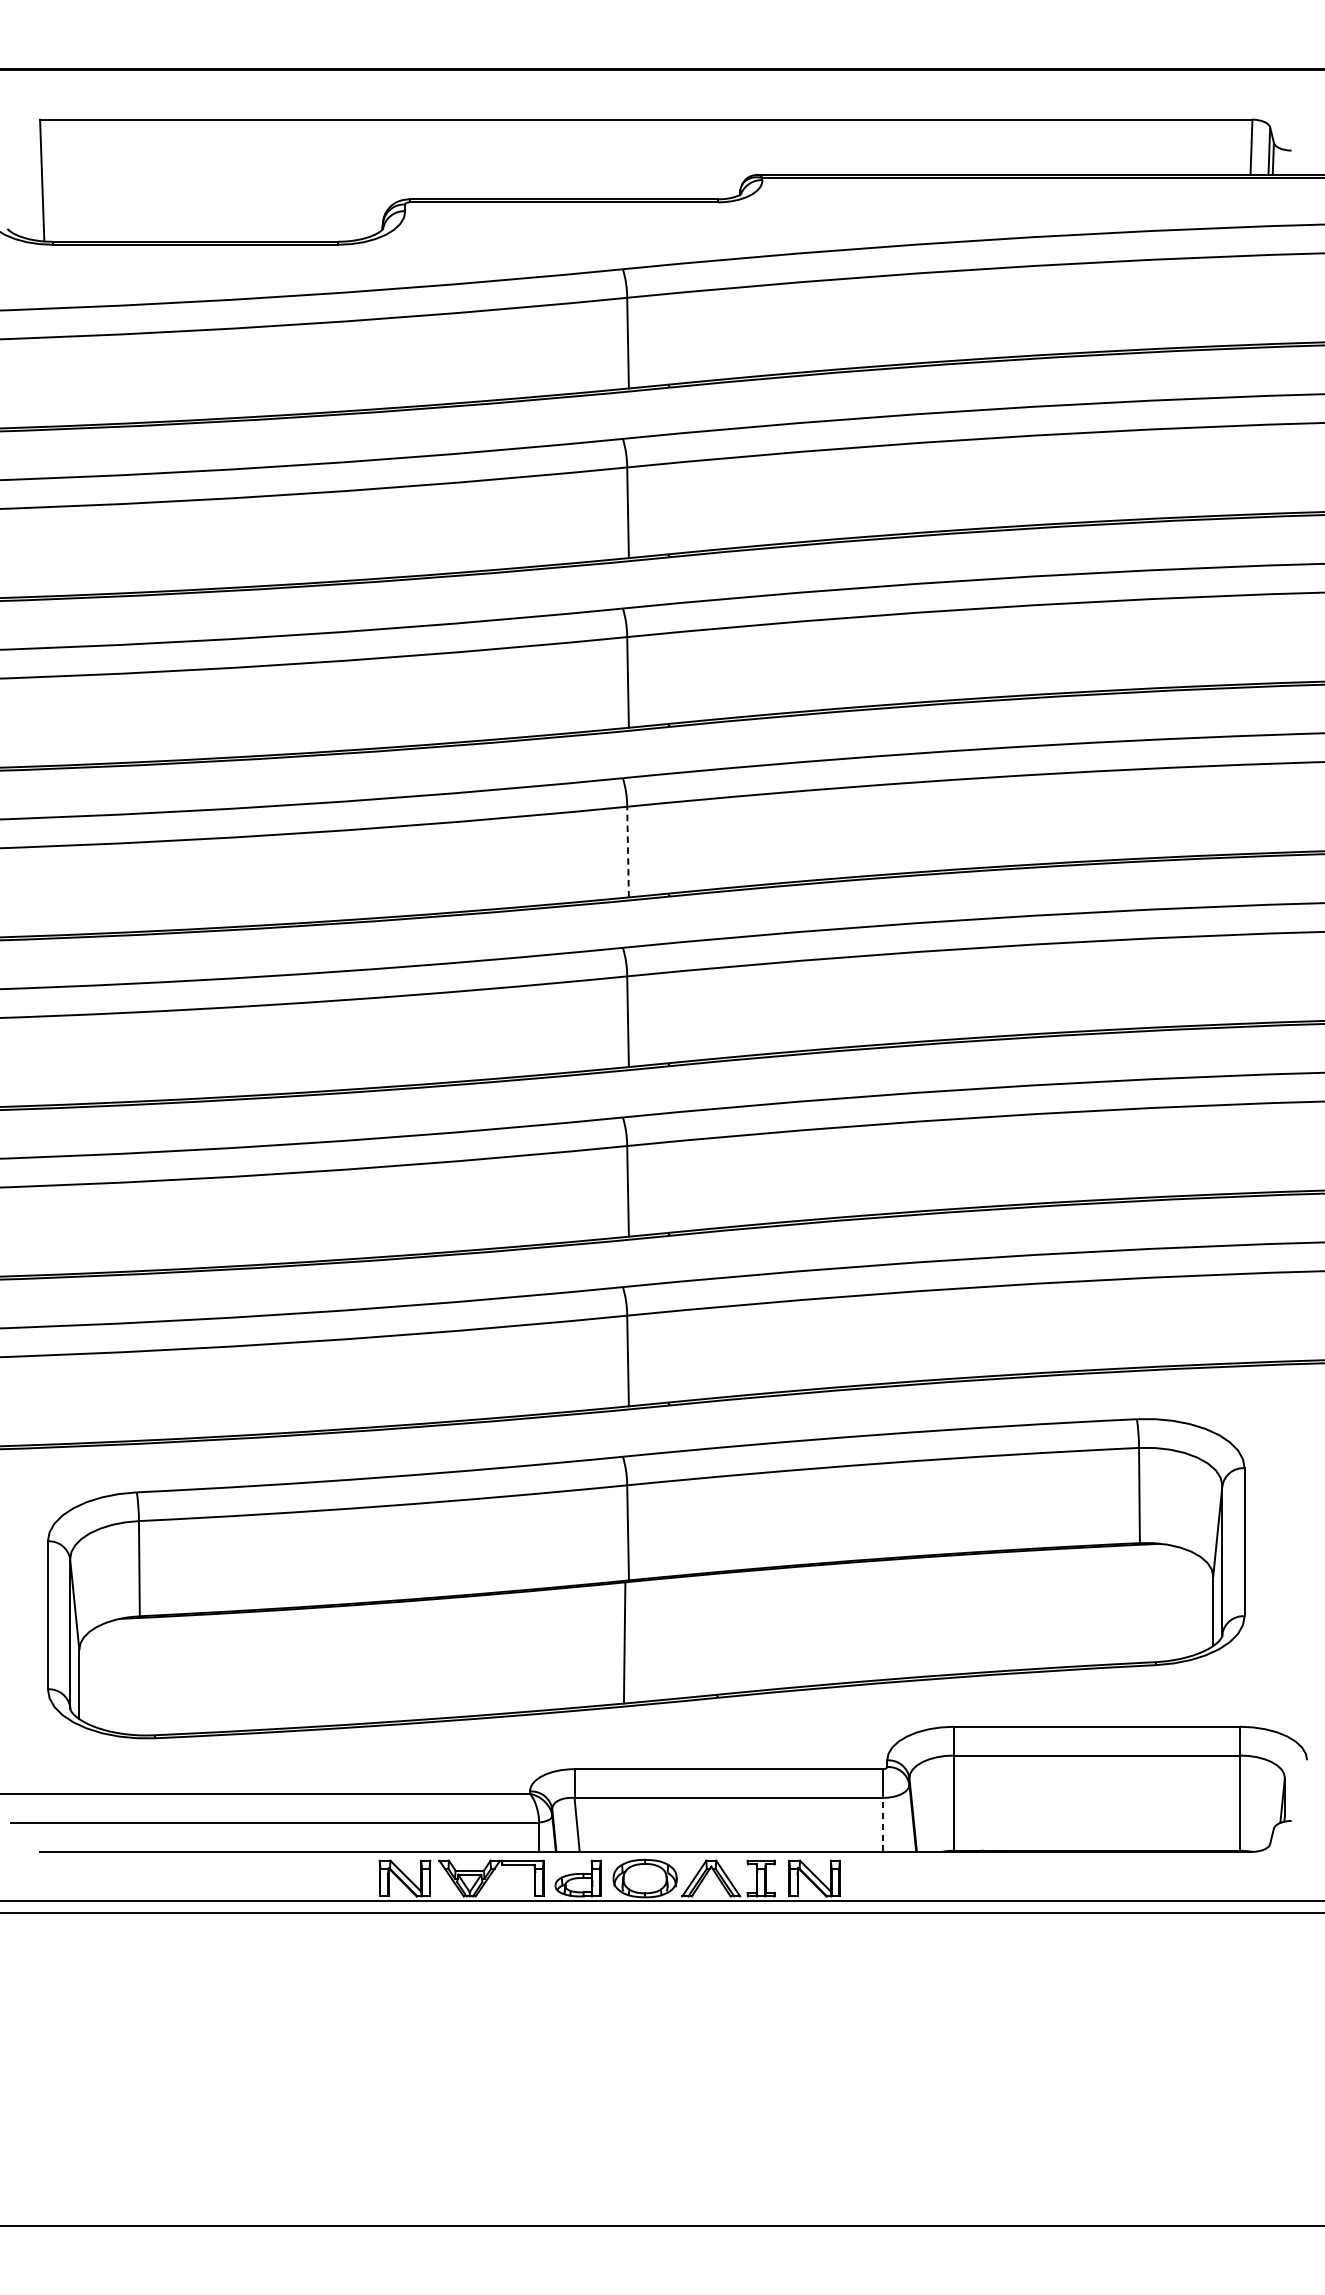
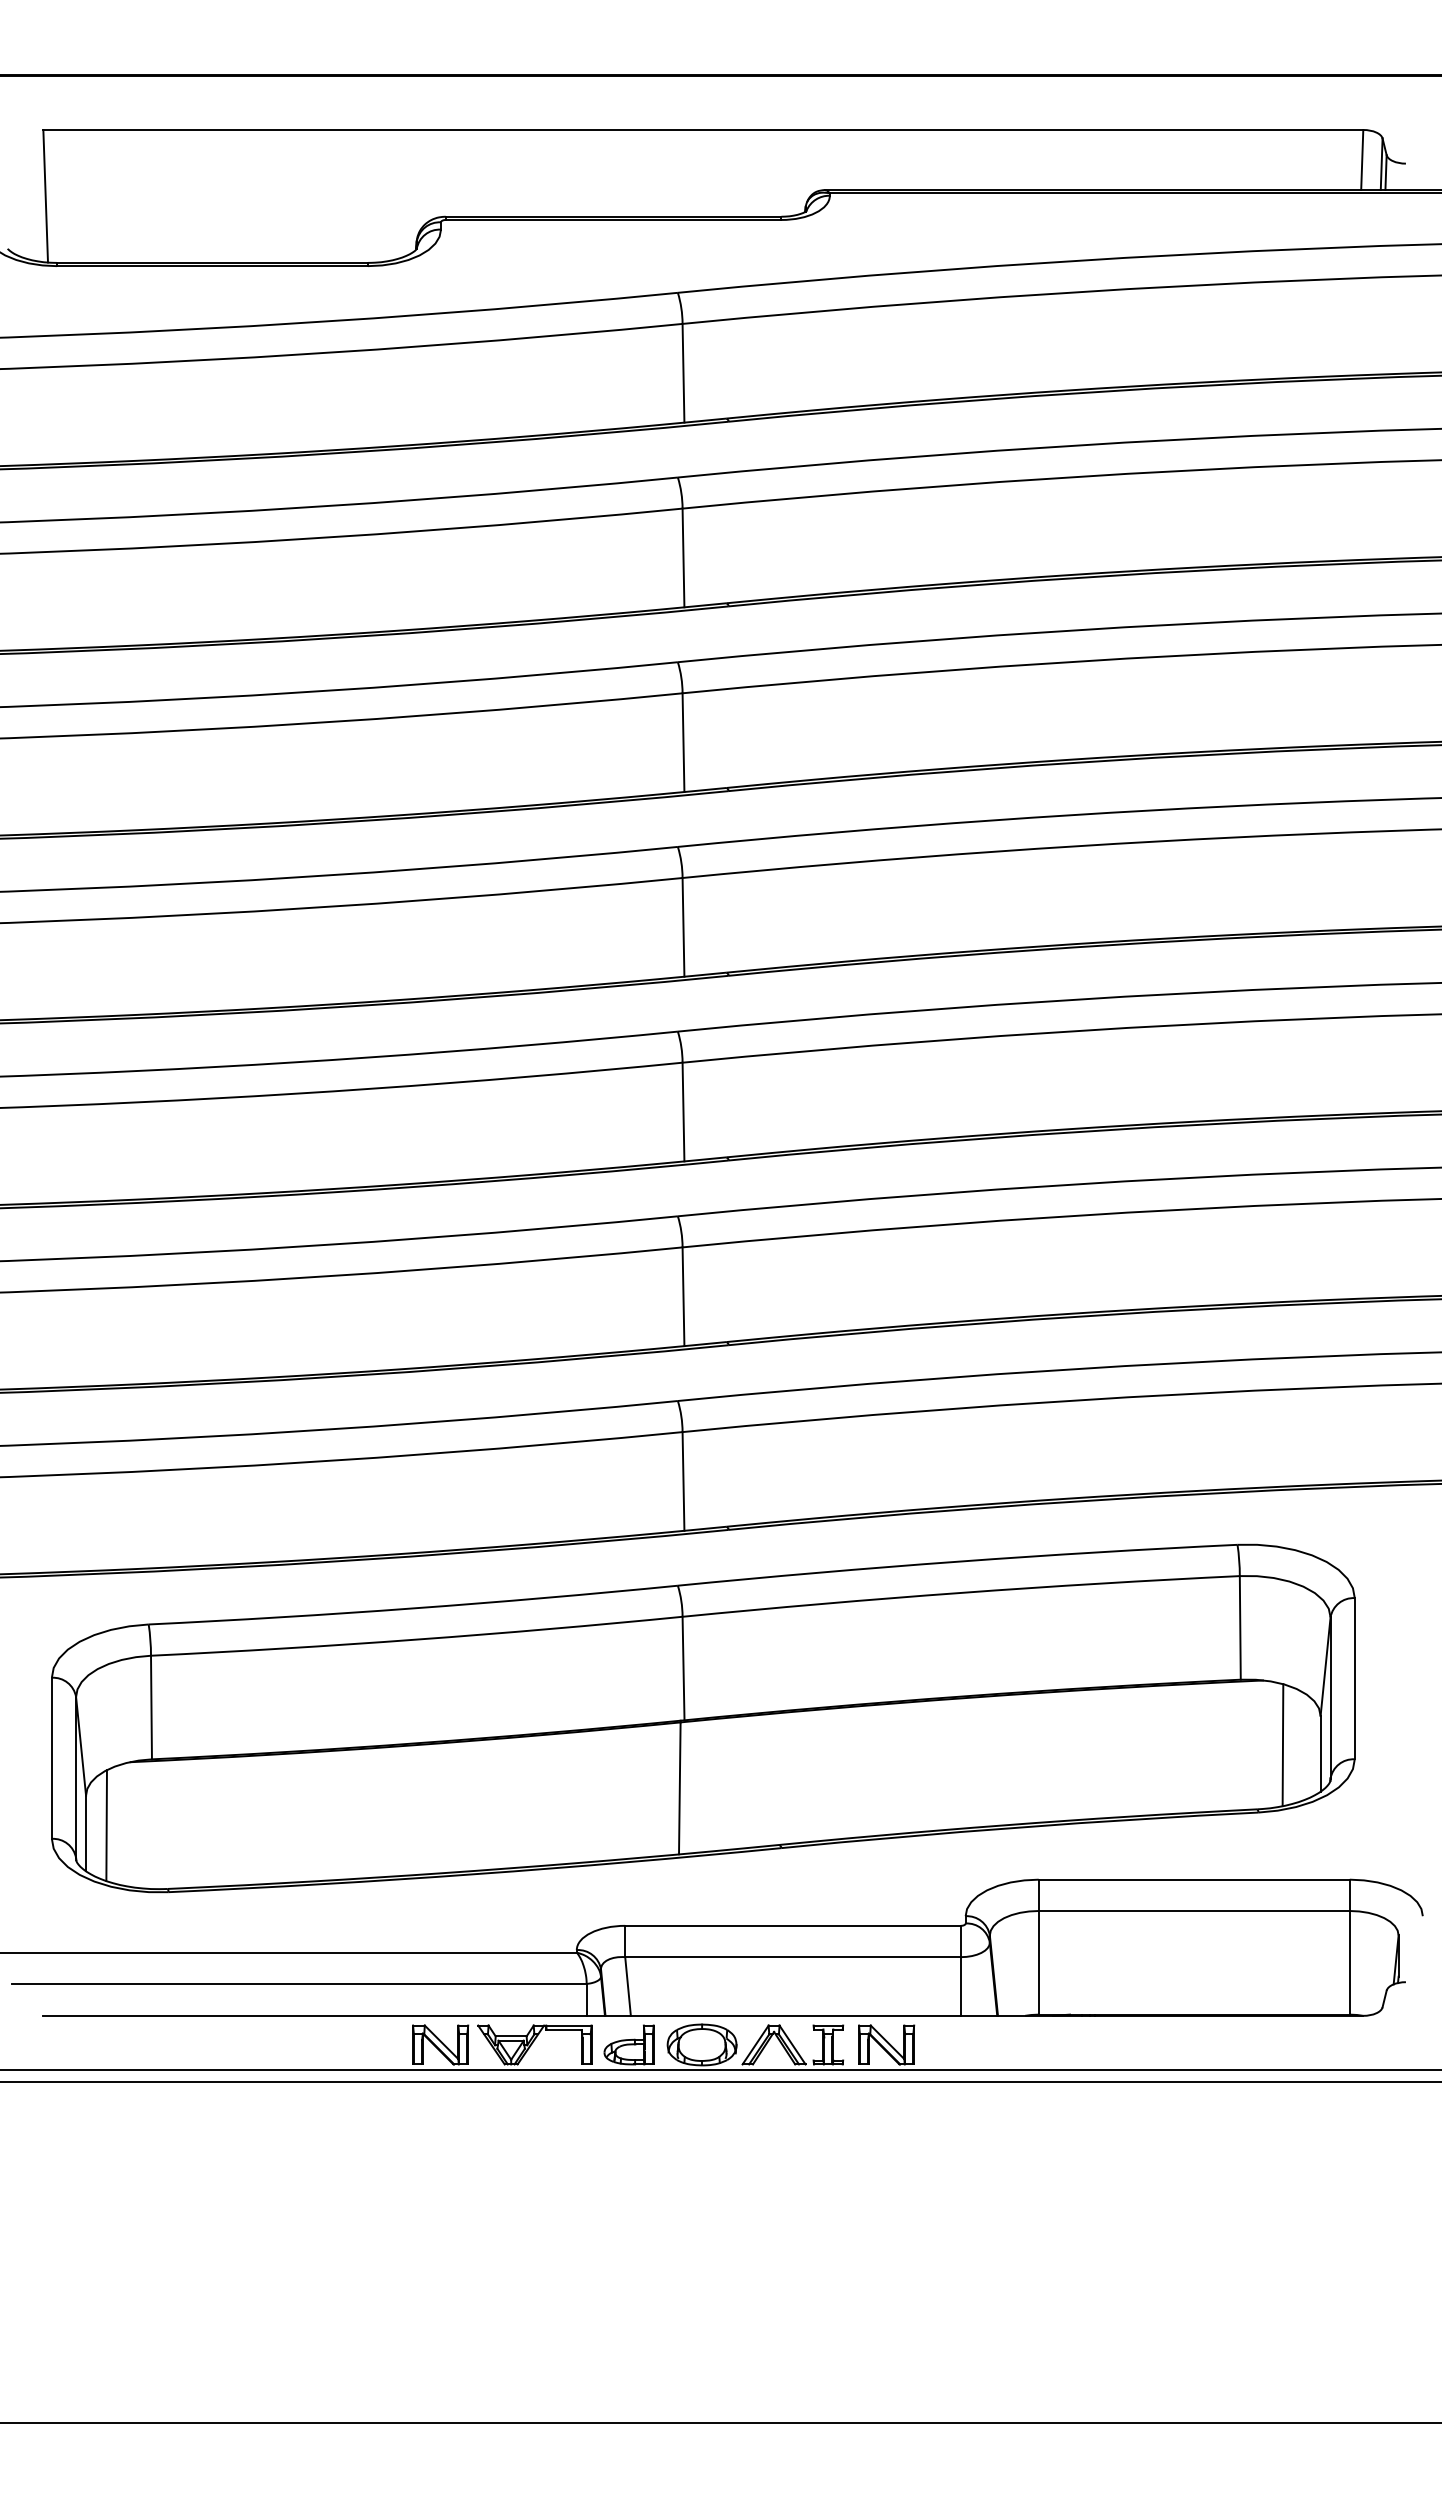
line: (628, 851) -> (683, 926), dashed -> solid
line: (1178, 1603) -> (1282, 1745), added
line: (98, 1677) -> (106, 1825), added
line: (882, 1824) -> (960, 1986), dashed -> solid

